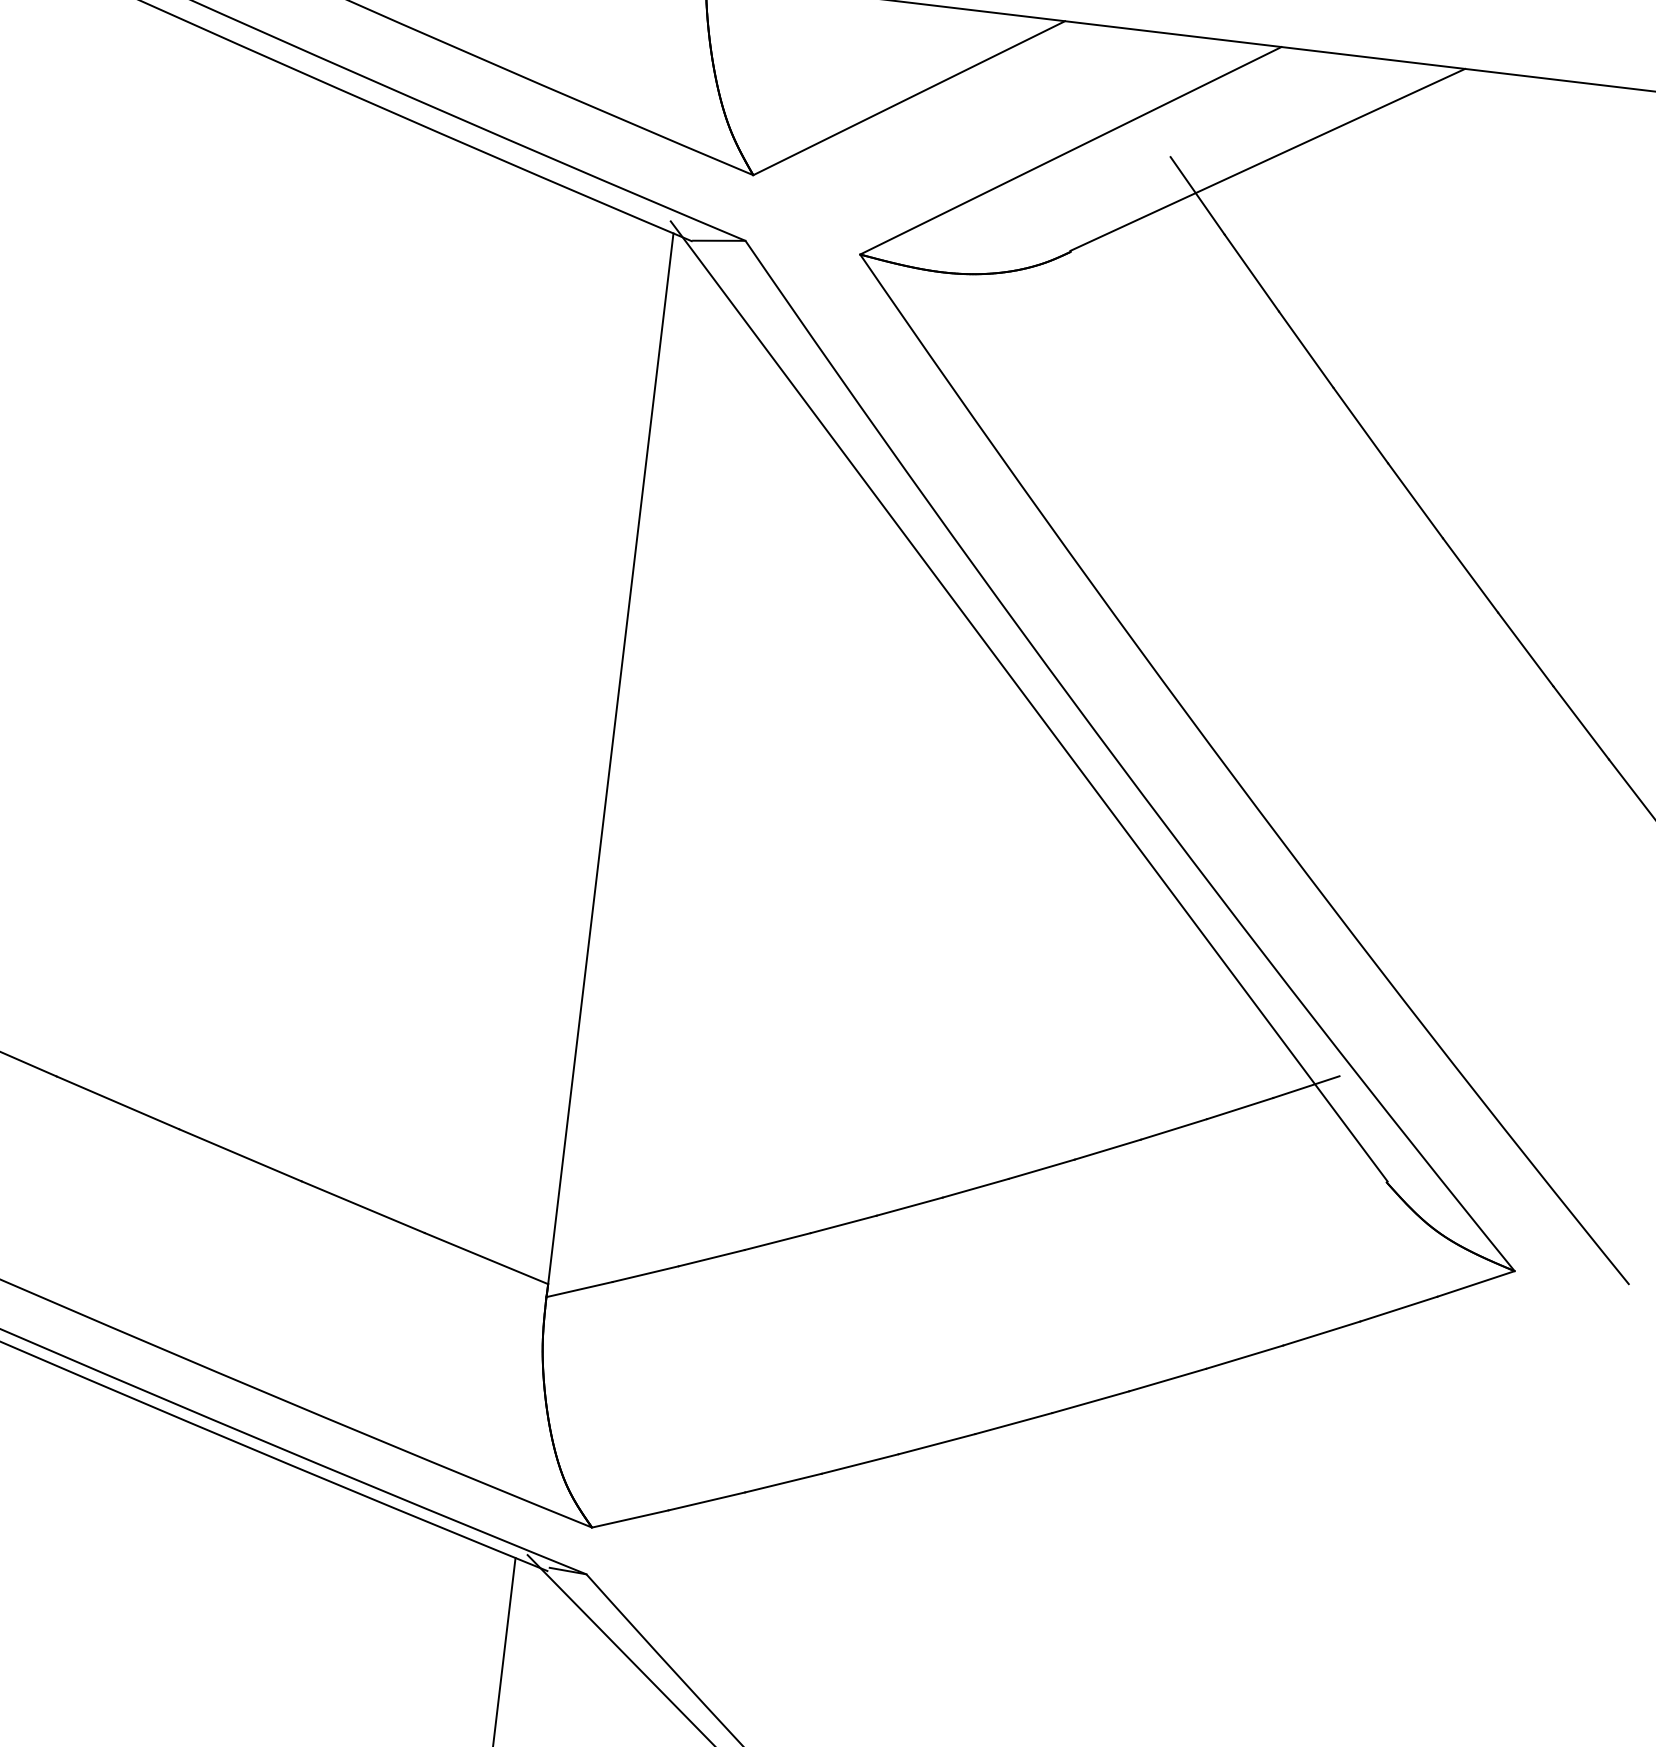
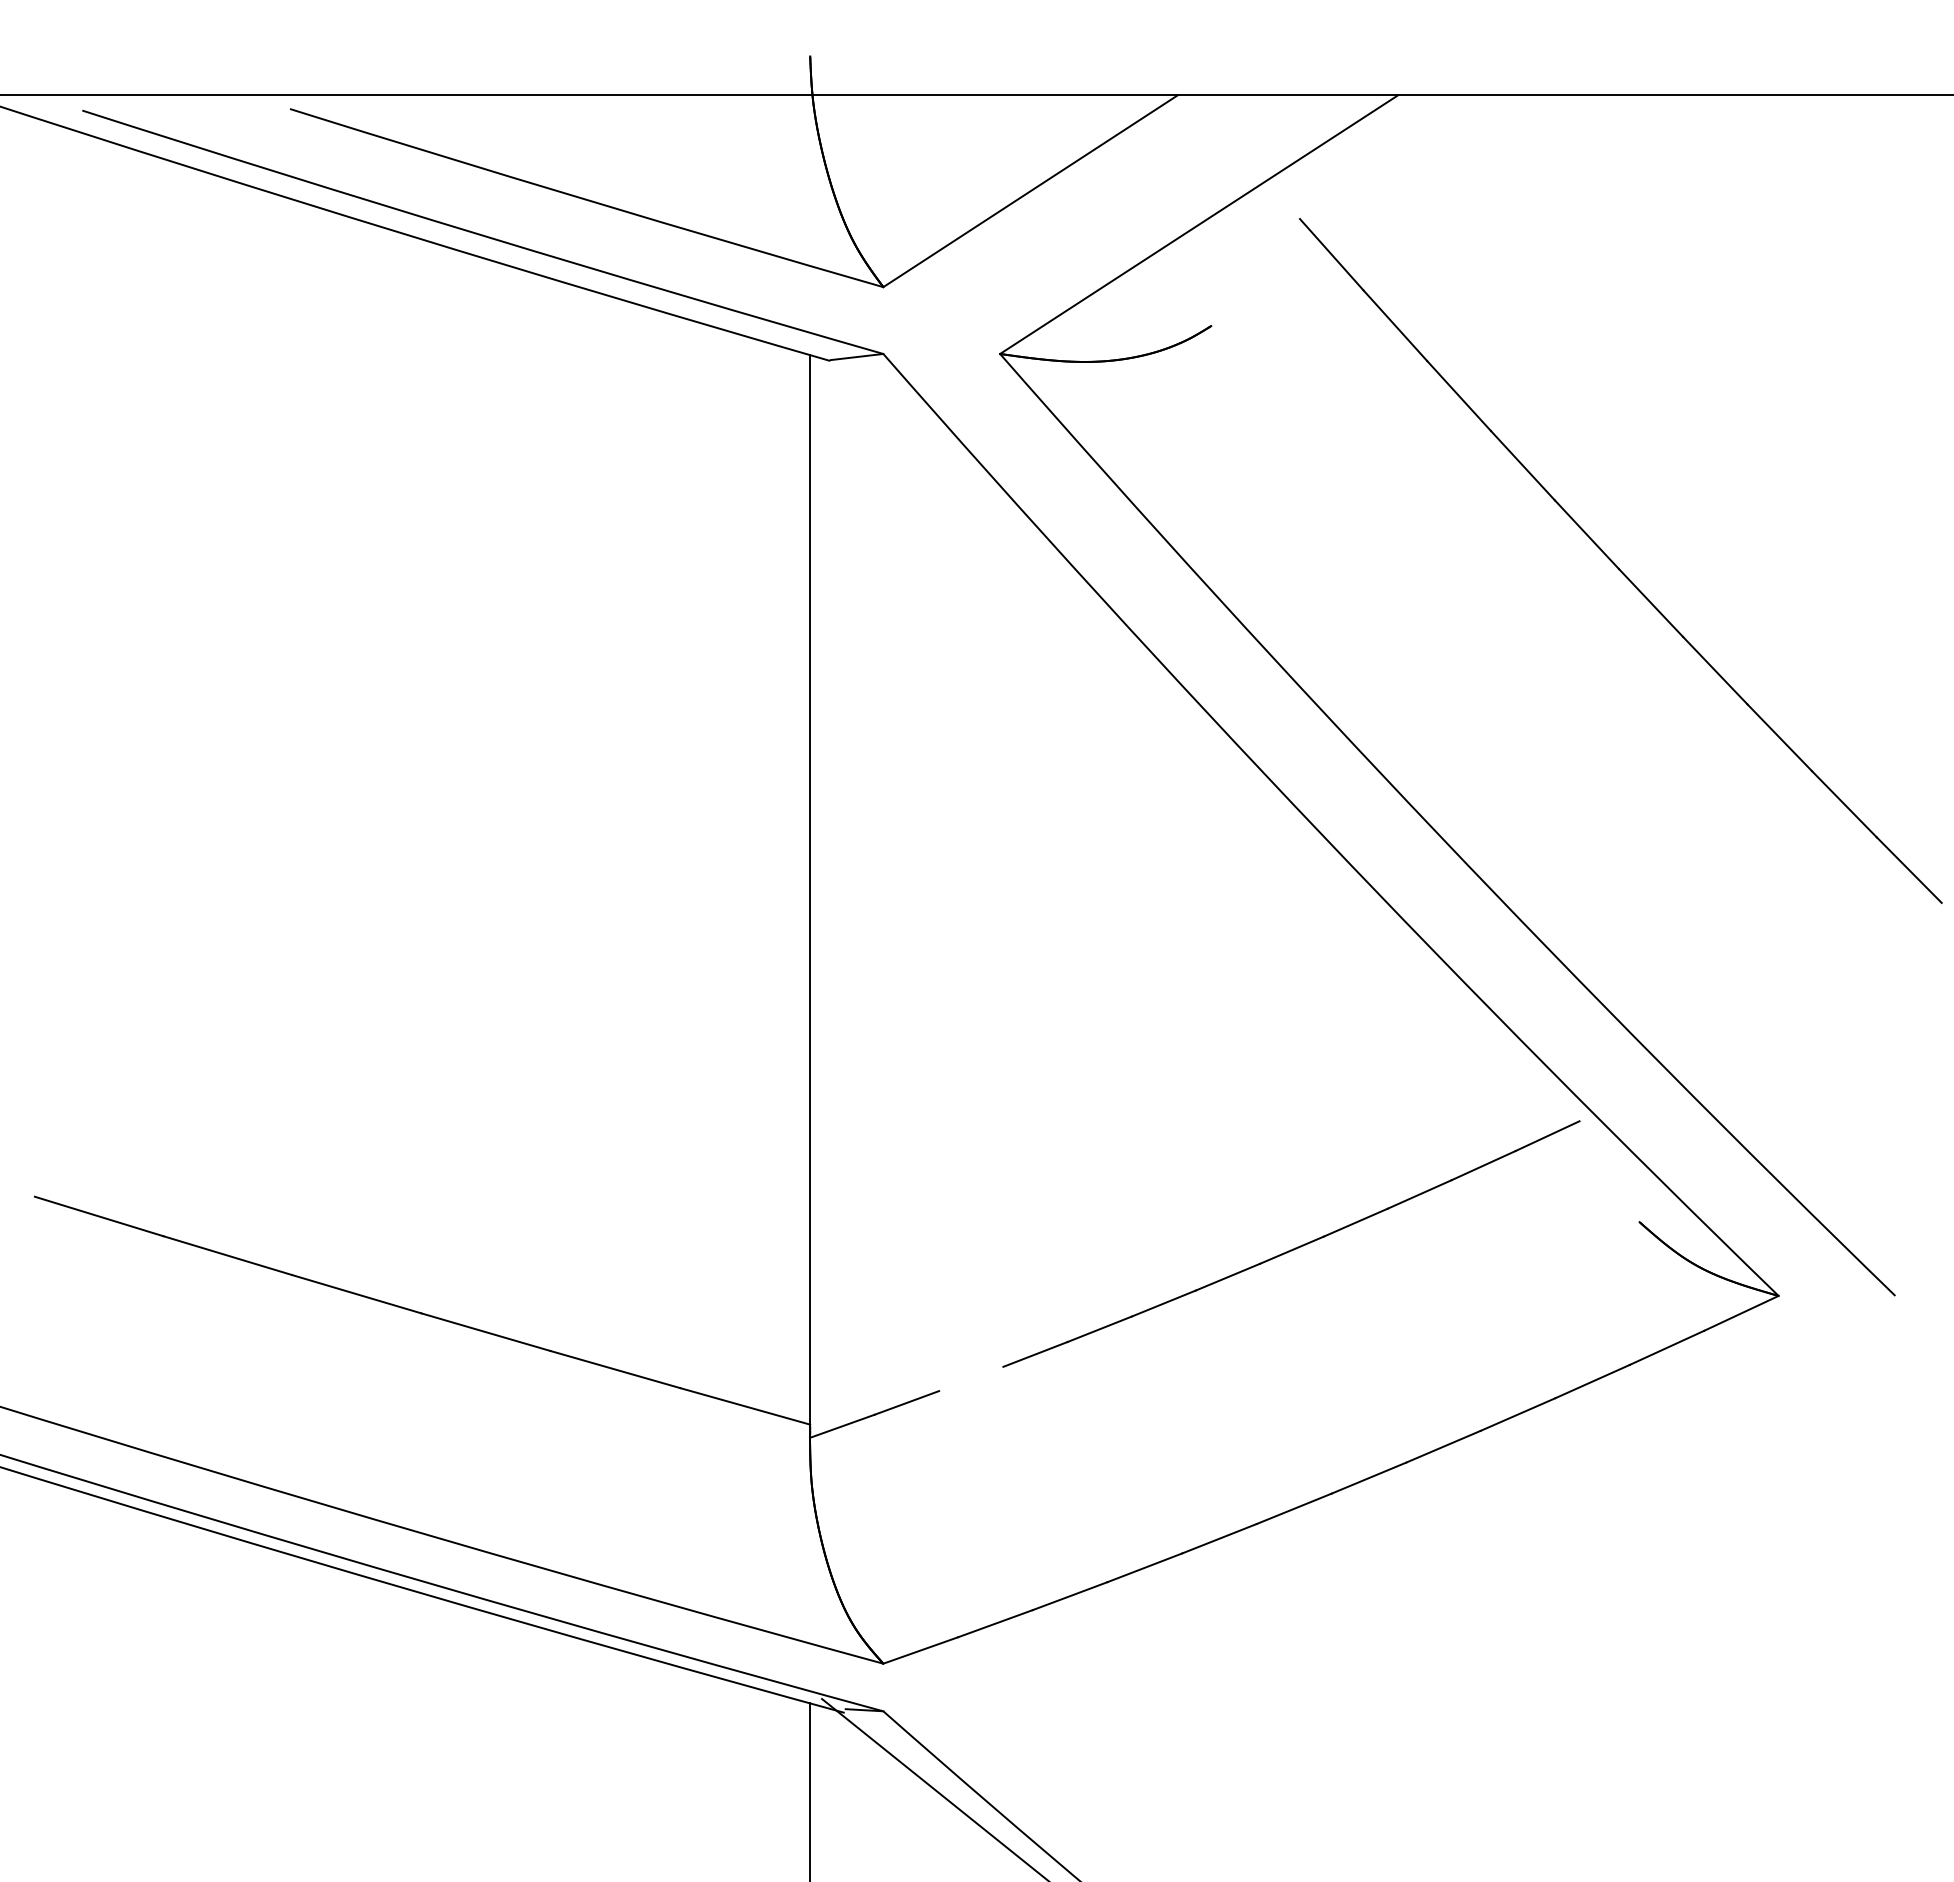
line: (1267, 160) -> (1397, 210), removed
line: (1029, 701) -> (1223, 782), removed
line: (712, 1257) -> (971, 1378), removed

